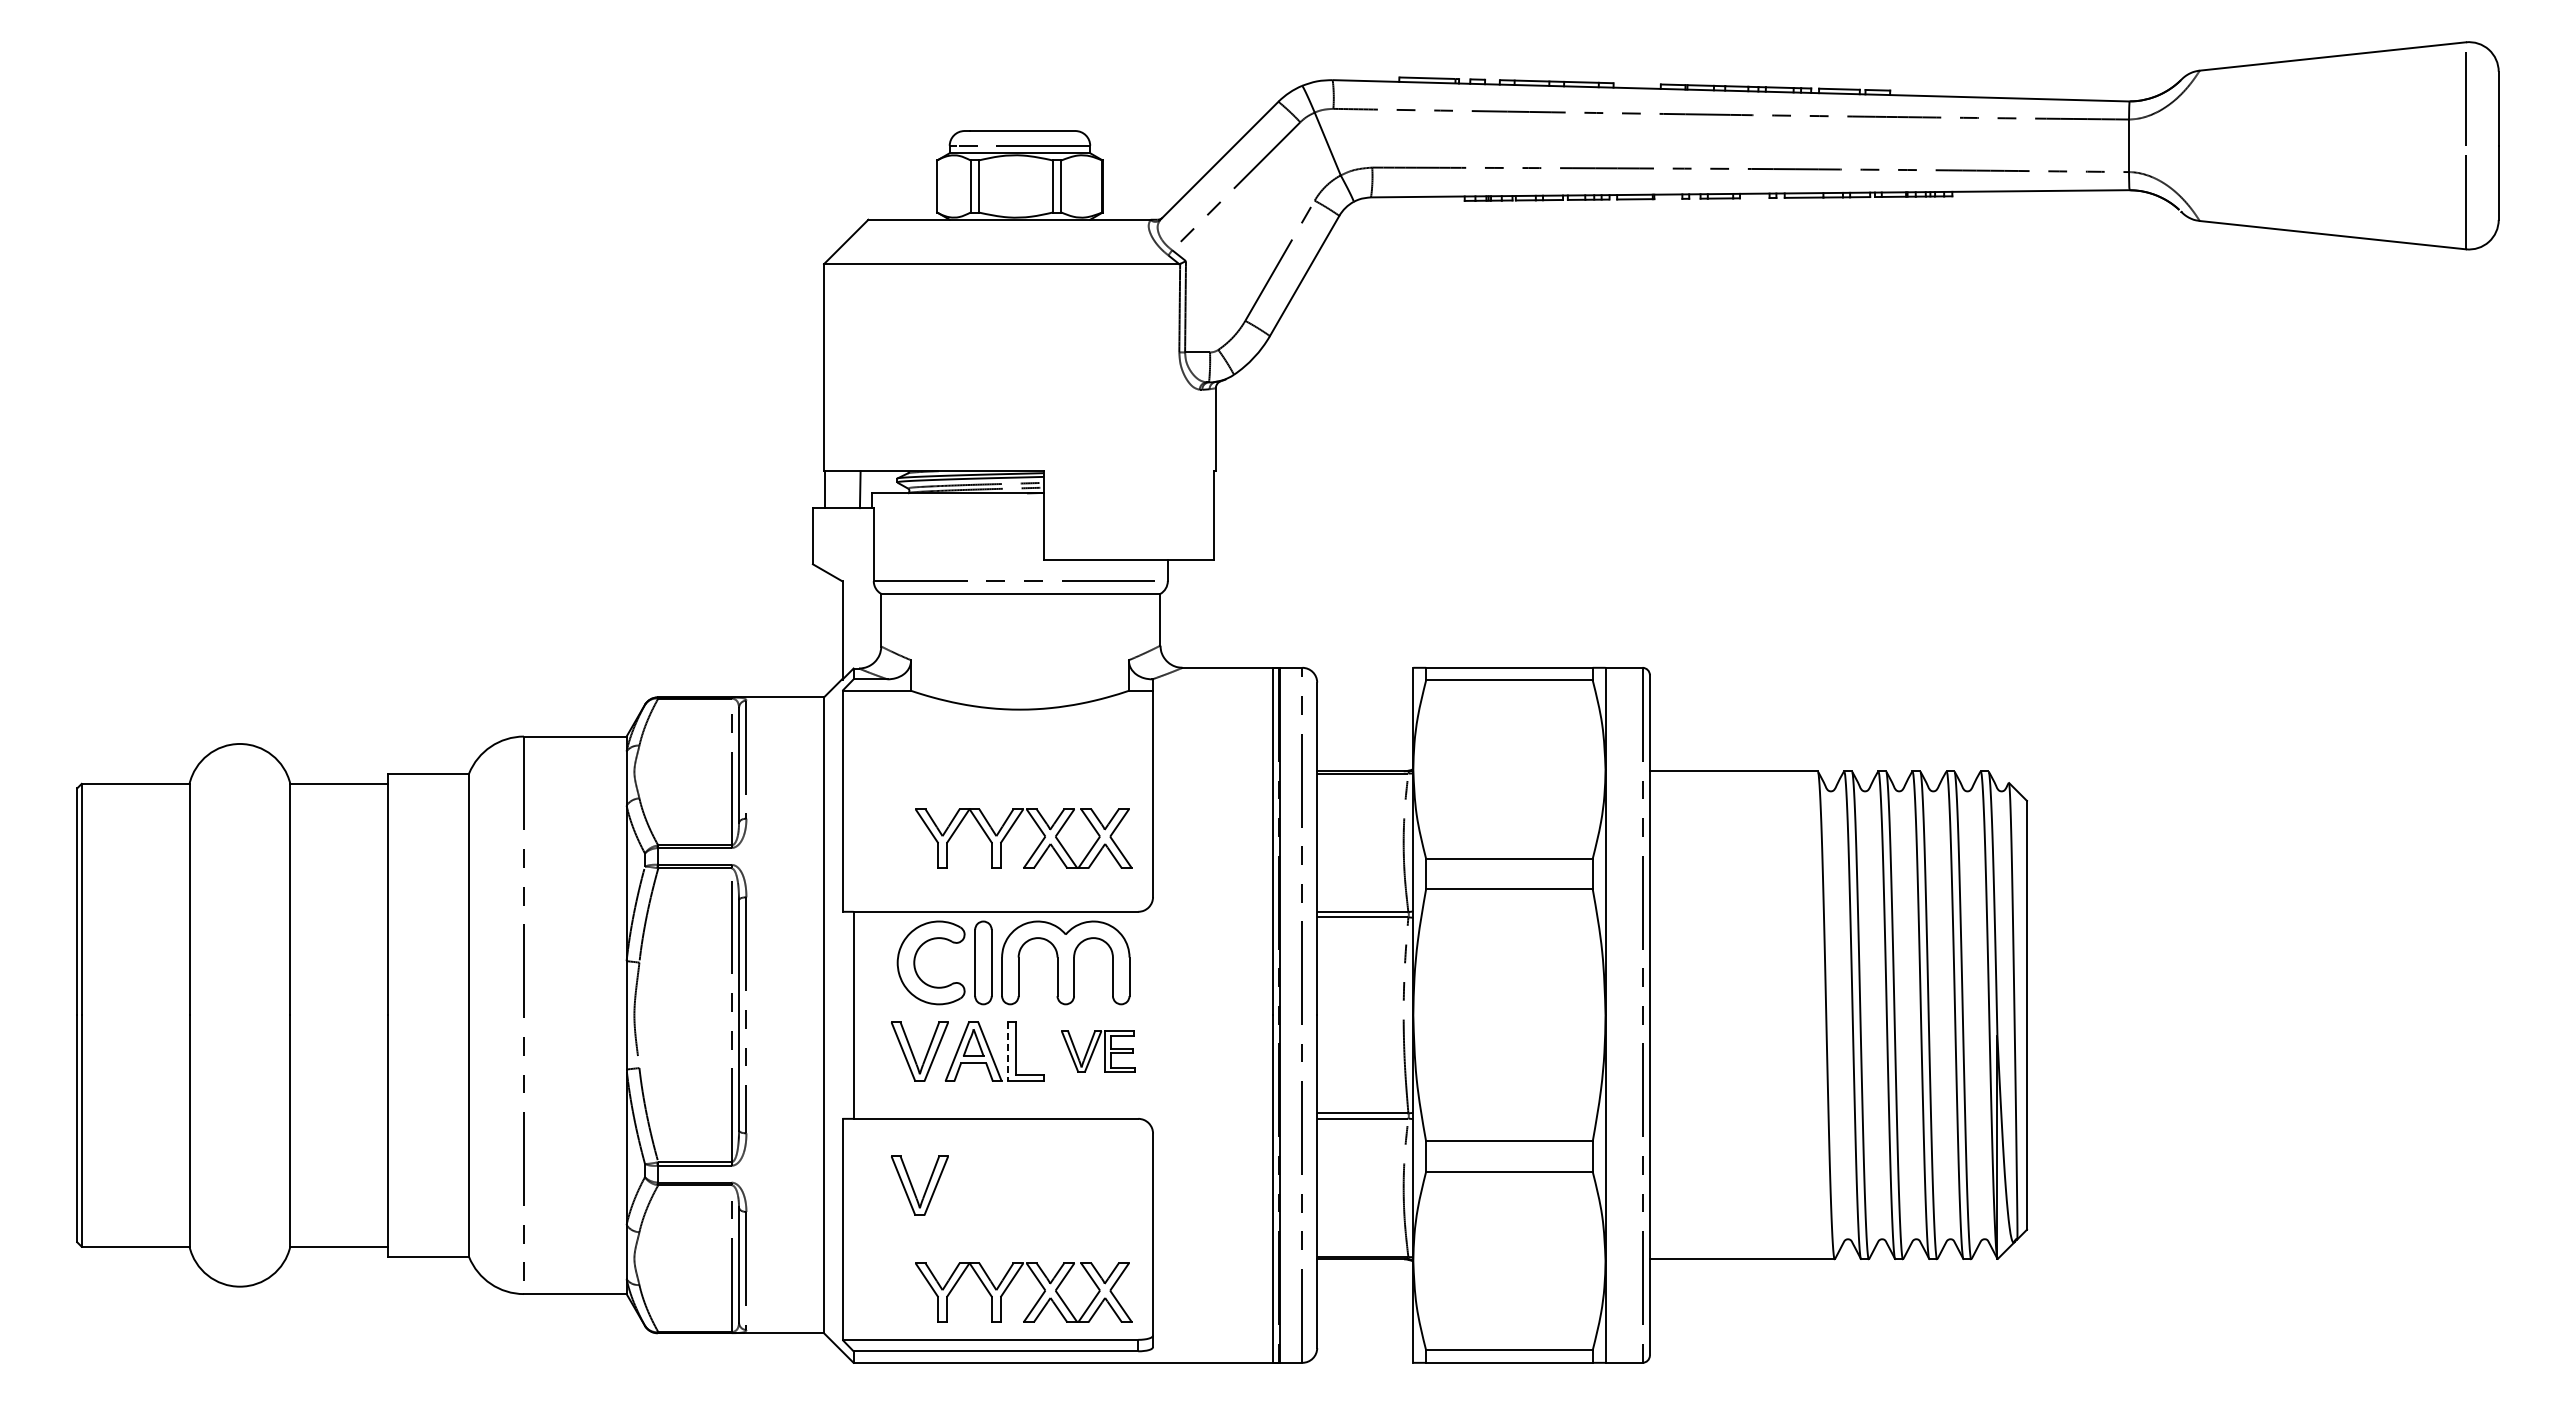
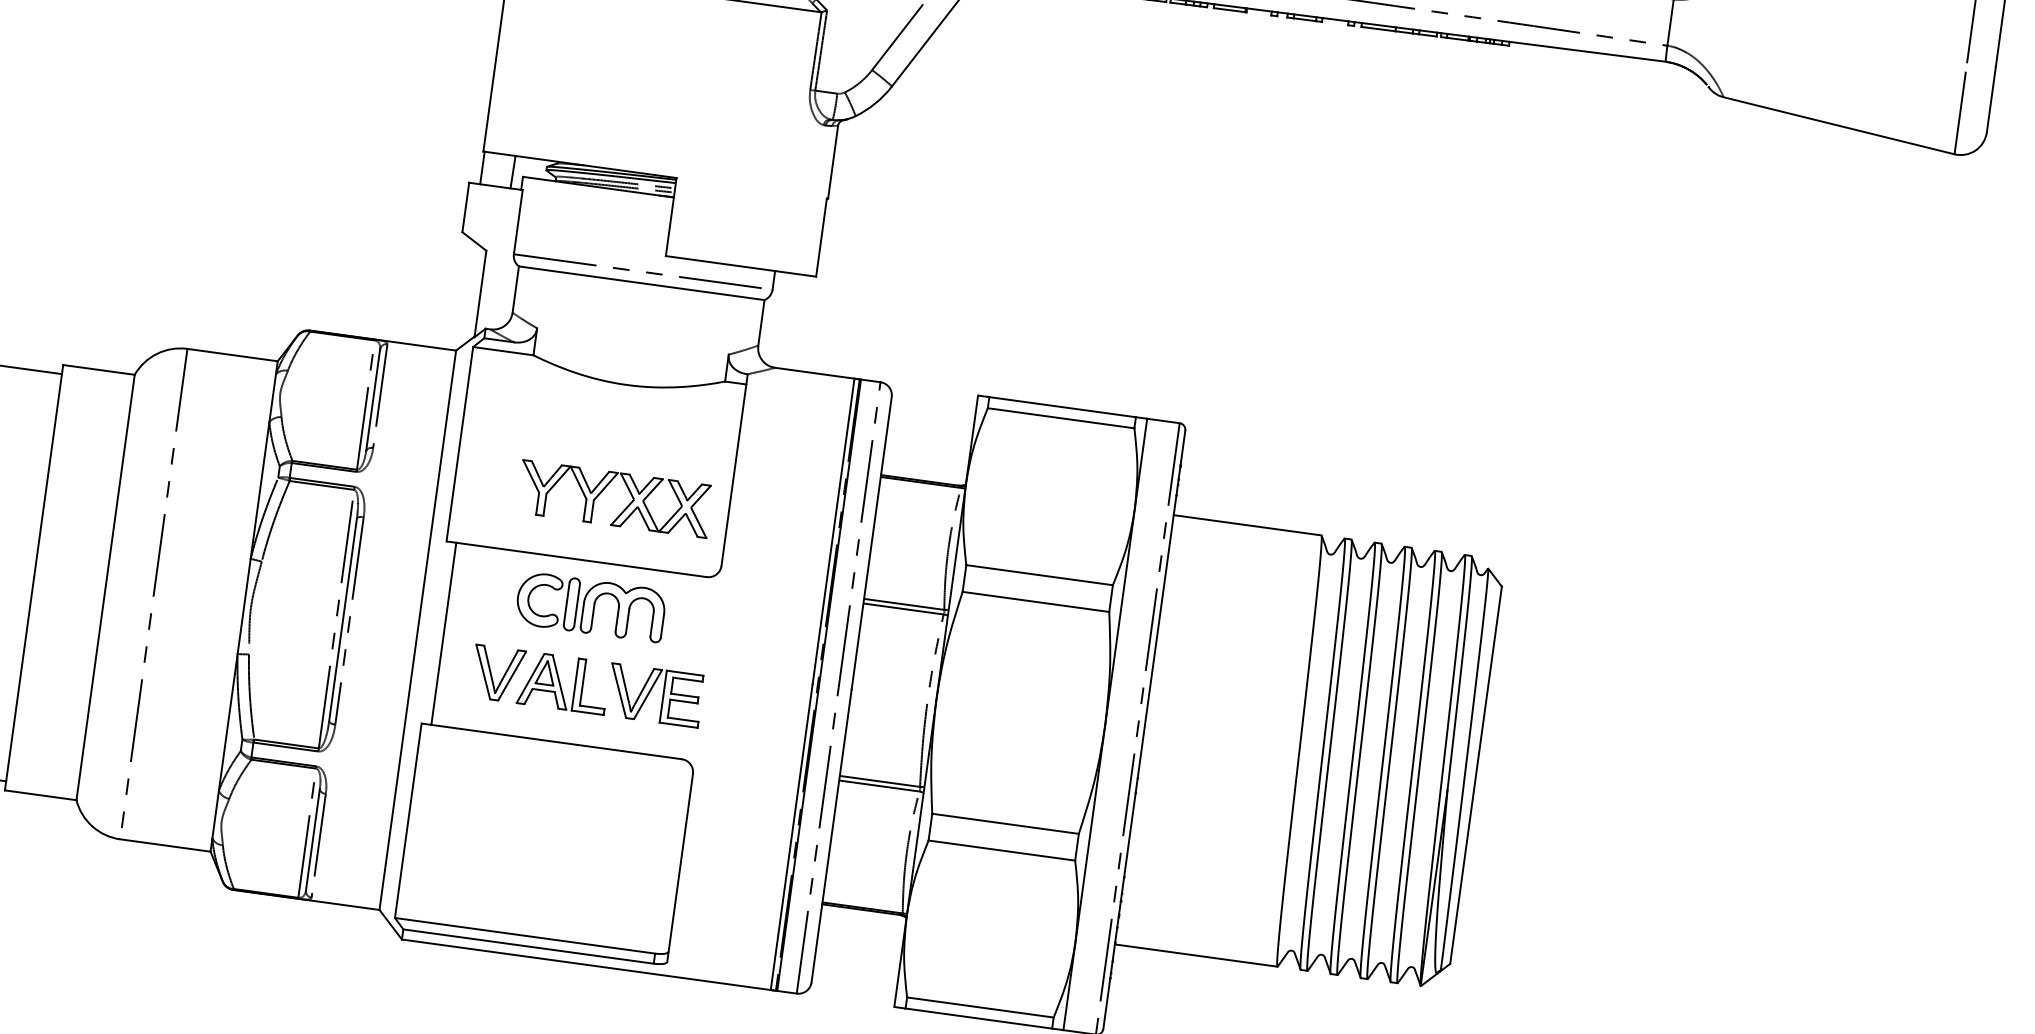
part: (1013, 962) -> (590, 606), size x0.71
line: (1008, 1051) -> (575, 684), dashed -> solid
part: (1098, 1051) -> (654, 695), size x1.43
part: (913, 1187) -> (475, 792), removed
part: (1010, 1284) -> (549, 889), removed

